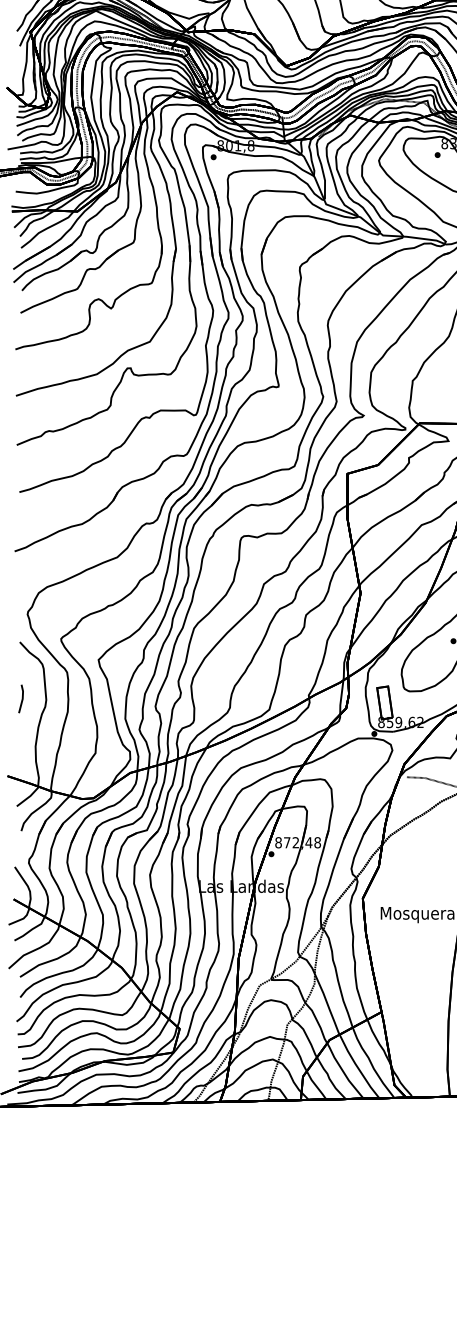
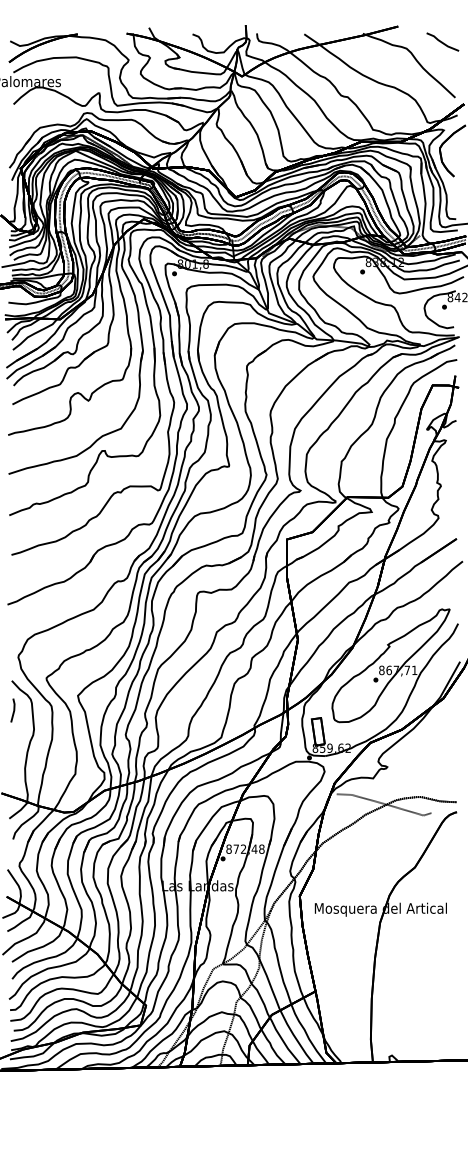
part: (20, 698) -> (12, 710), moved

